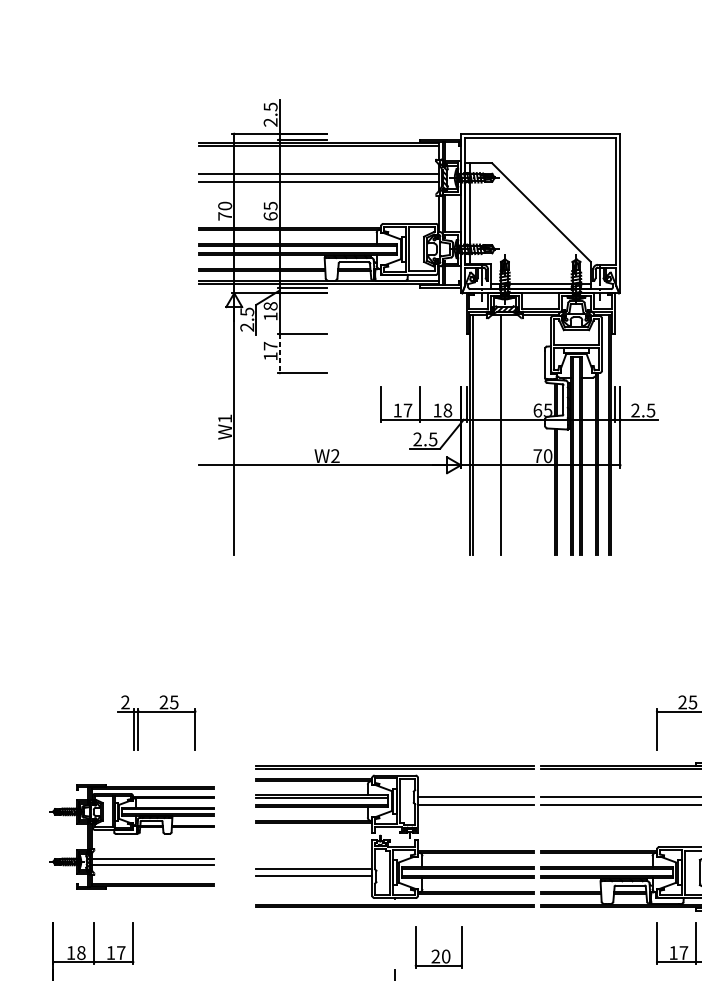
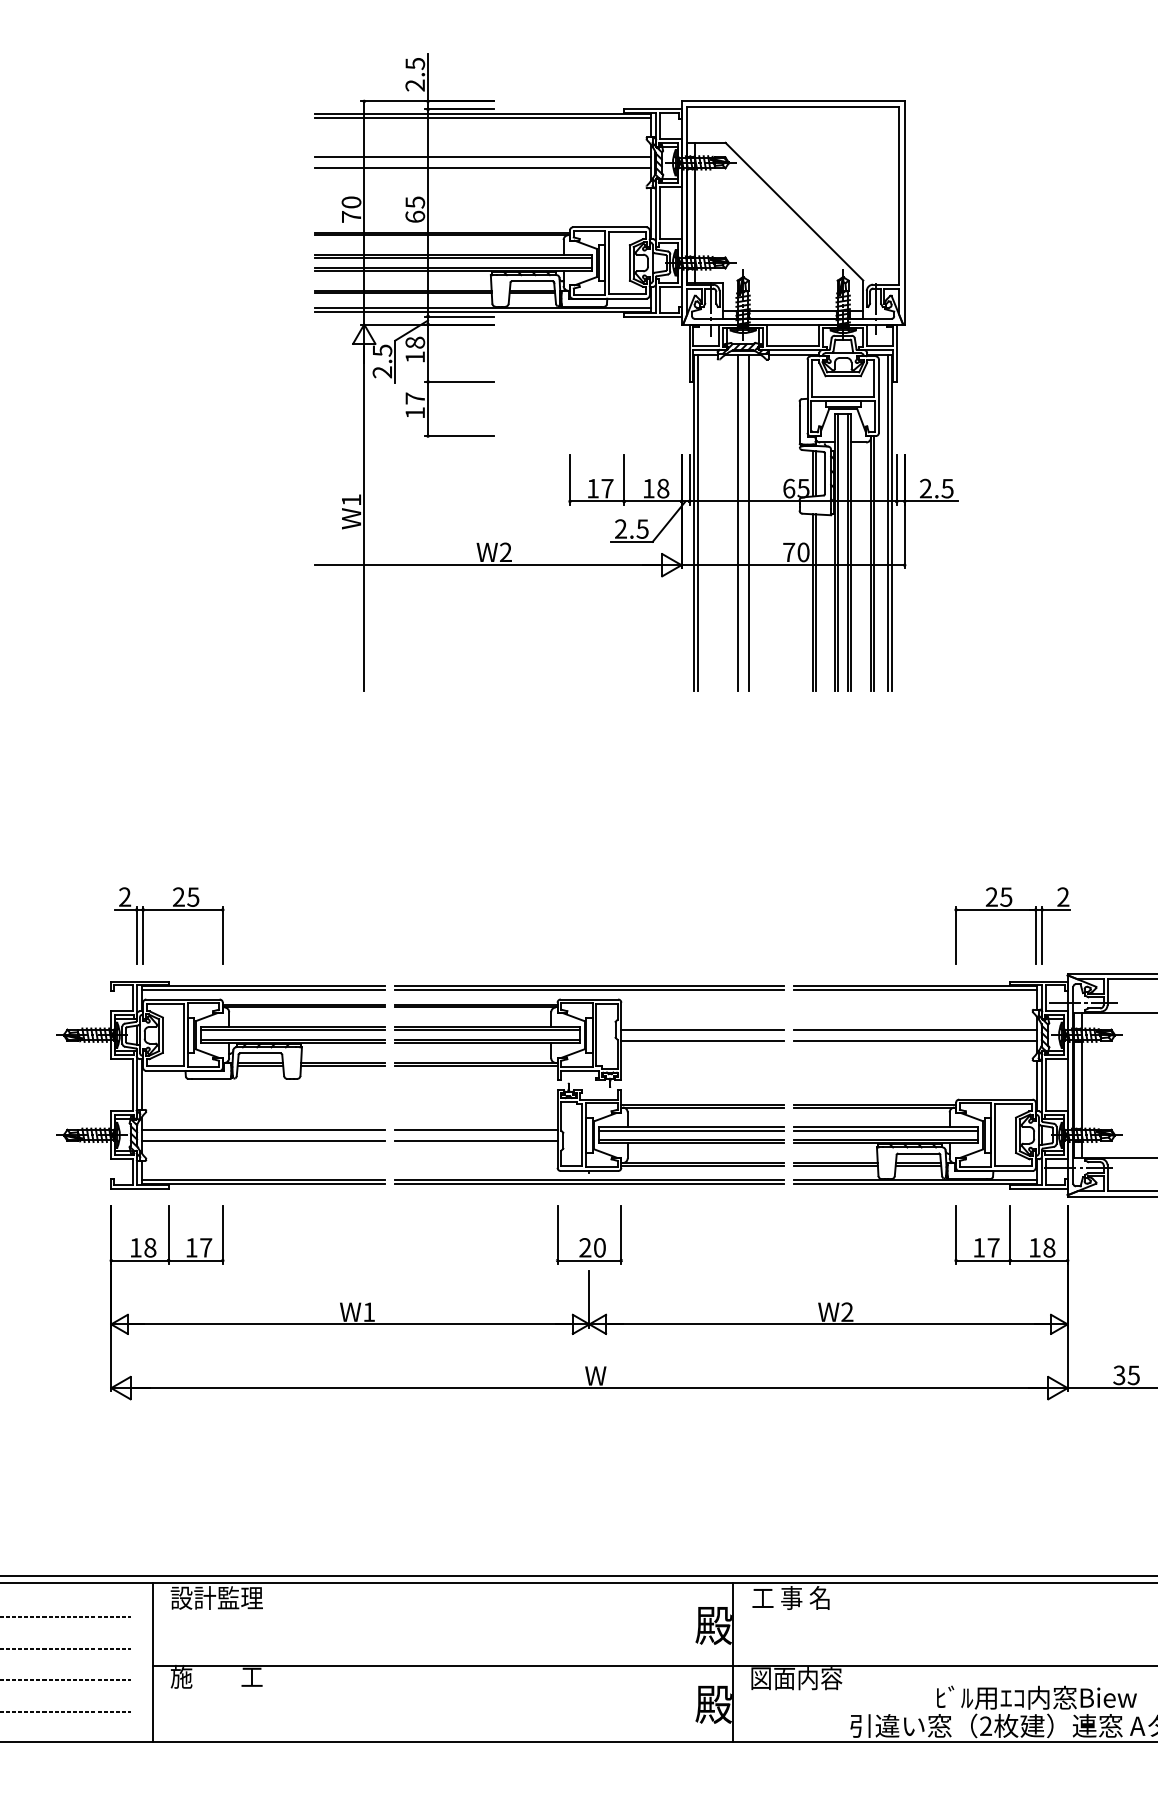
line: (280, 354) -> (428, 409), dashed -> solid
line: (508, 434) -> (748, 522), added
part: (157, 711) -> (169, 910), moved
part: (131, 837) -> (220, 1085), size x1.43
part: (438, 947) -> (589, 1234), moved

